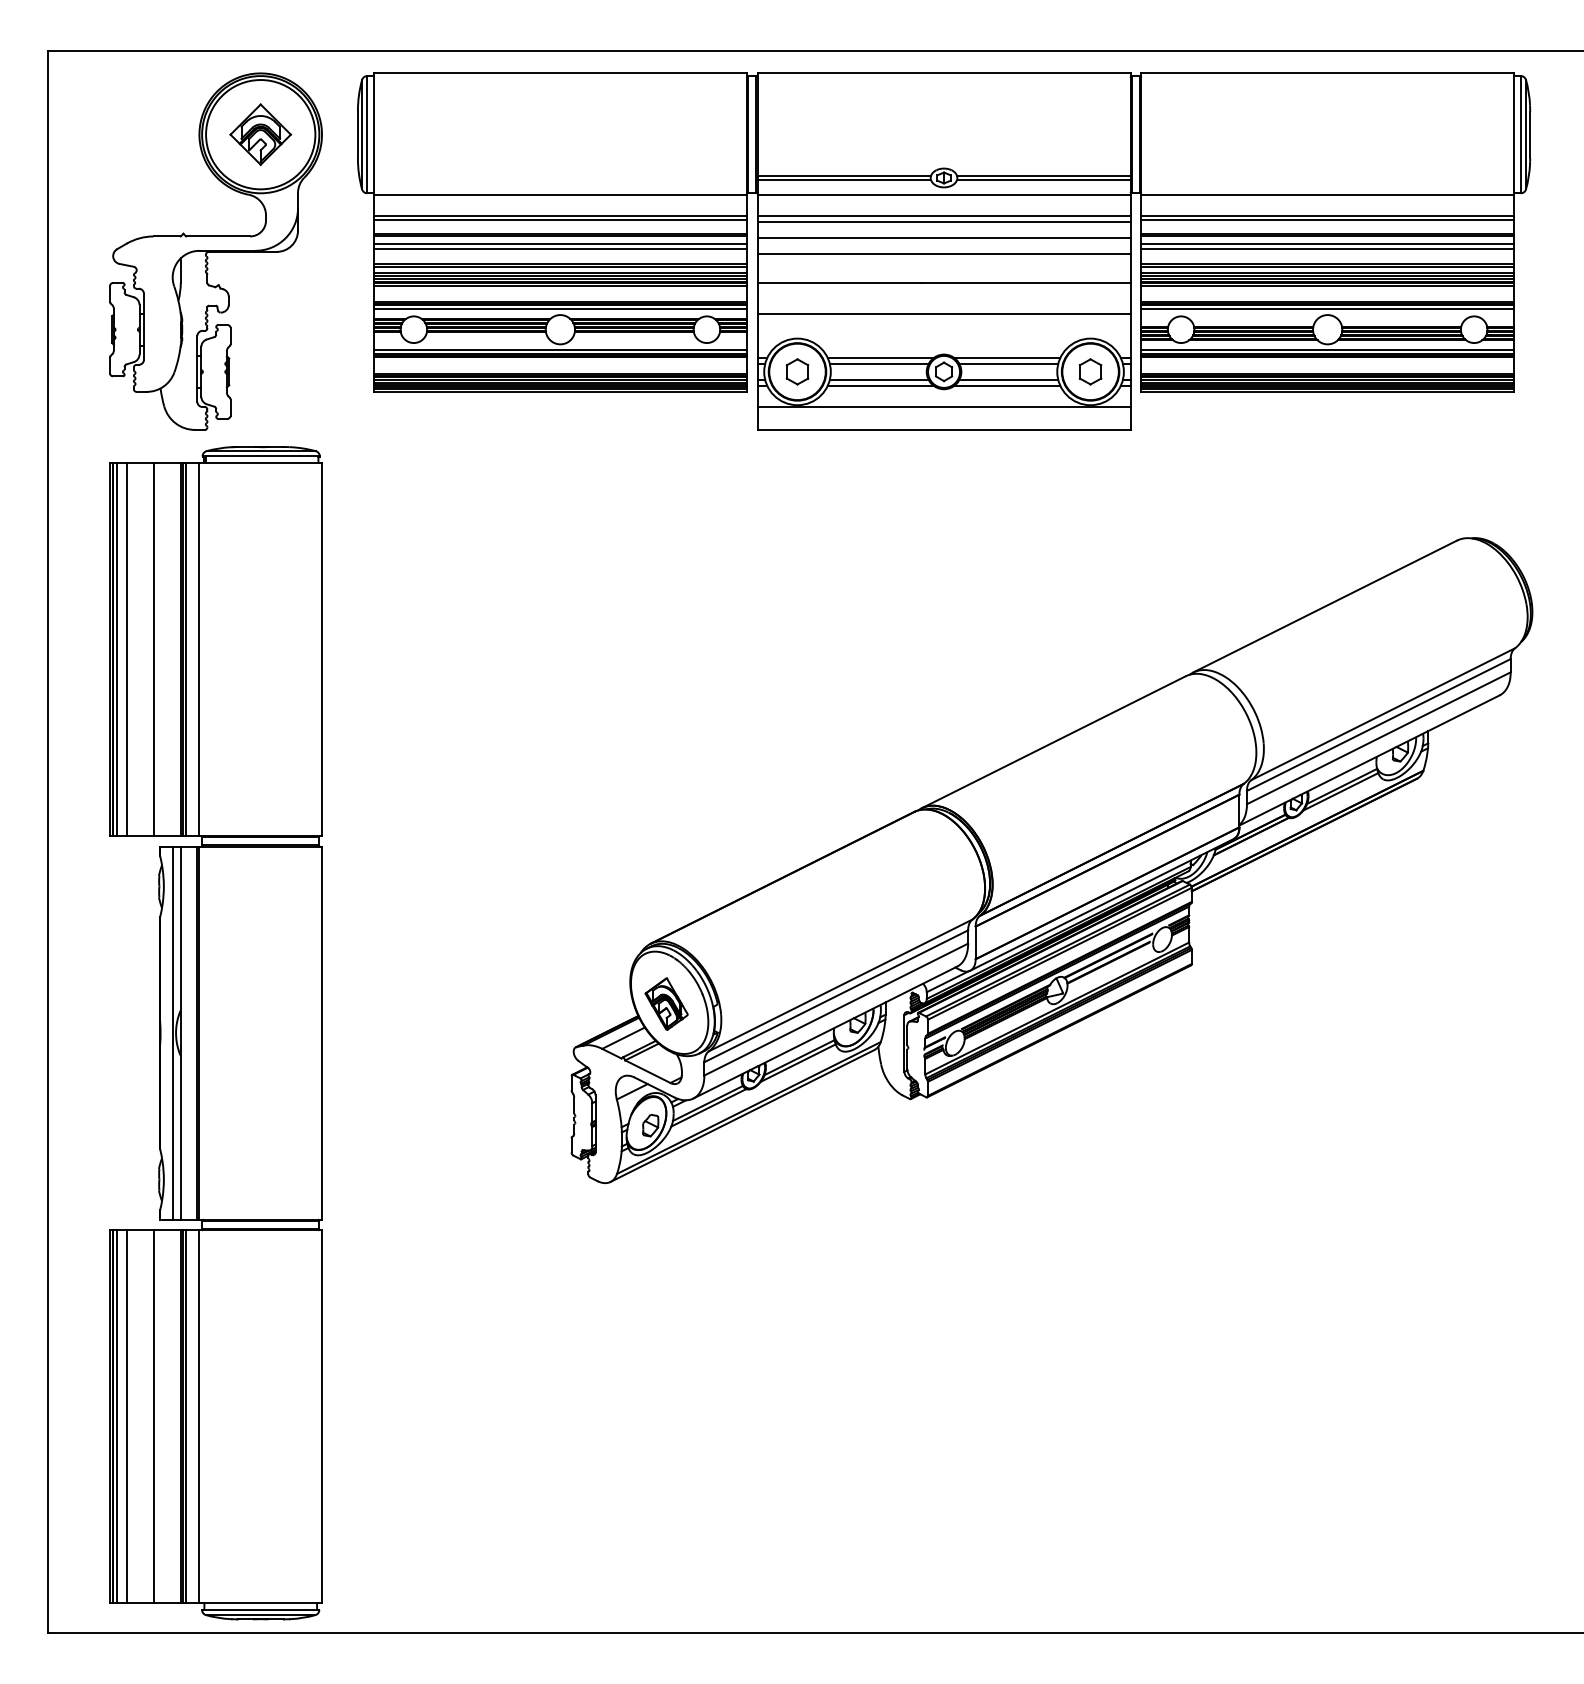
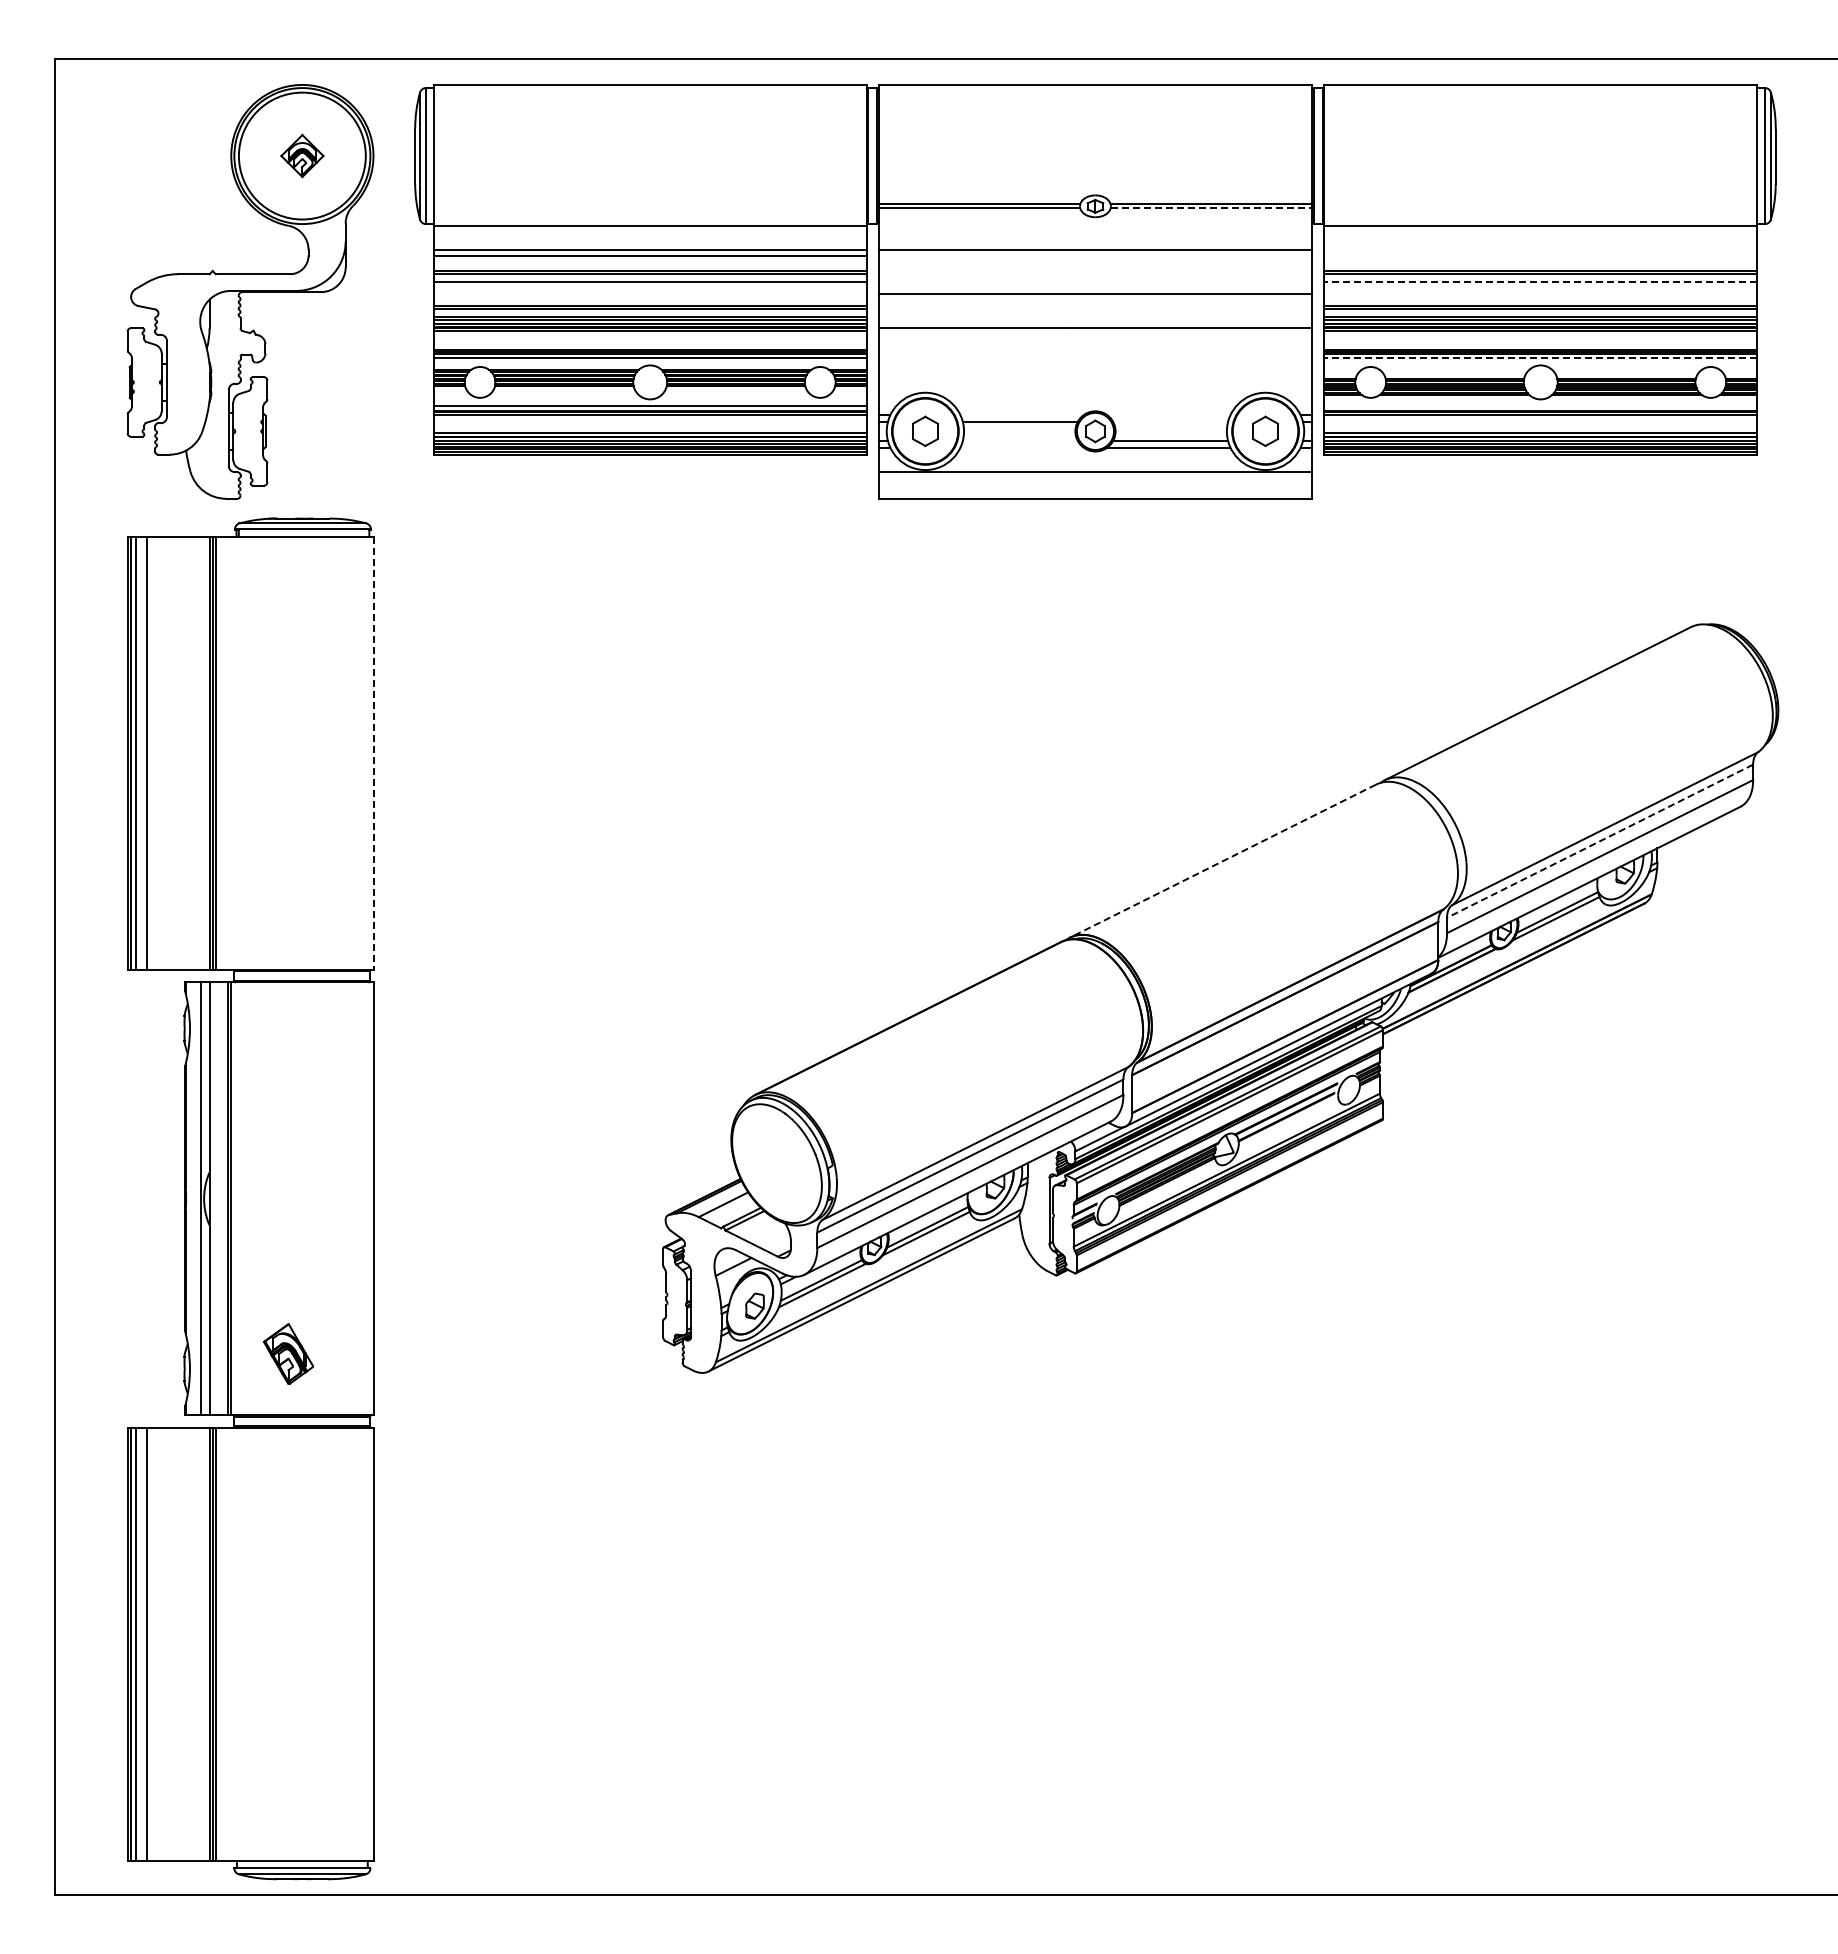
part: (260, 134) -> (302, 155), size x0.6
line: (1044, 179) -> (1212, 208), solid -> dashed
line: (944, 194) -> (1095, 225), removed
line: (1327, 216) -> (1540, 250), removed
line: (1327, 220) -> (1540, 255), removed
line: (944, 221) -> (1095, 256), removed
line: (944, 237) -> (1095, 275), removed
line: (1327, 243) -> (1540, 282), solid -> dashed
line: (559, 248) -> (649, 288), removed
line: (1327, 248) -> (1540, 288), removed
line: (1327, 309) -> (1540, 358), solid -> dashed
line: (944, 314) -> (1095, 364), removed
line: (1327, 350) -> (1540, 406), removed
line: (880, 358) -> (1021, 415), removed
line: (1006, 358) -> (1168, 415), removed
line: (1008, 363) -> (1170, 421), removed
line: (878, 379) -> (1019, 440), removed
line: (880, 385) -> (1021, 447), removed
line: (153, 649) -> (178, 753), removed
line: (199, 649) -> (231, 753), removed
line: (321, 650) -> (373, 754), solid -> dashed
line: (1378, 725) -> (1599, 841), solid -> dashed
line: (1053, 742) -> (1222, 861), solid -> dashed
part: (666, 1004) -> (288, 1354), moved
line: (153, 1416) -> (178, 1643), removed
line: (199, 1416) -> (231, 1643), removed

